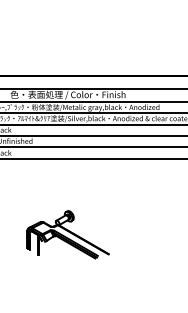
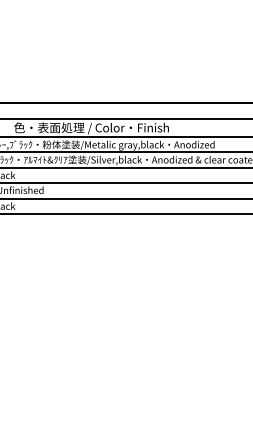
part: (68, 234) -> (91, 316), removed

